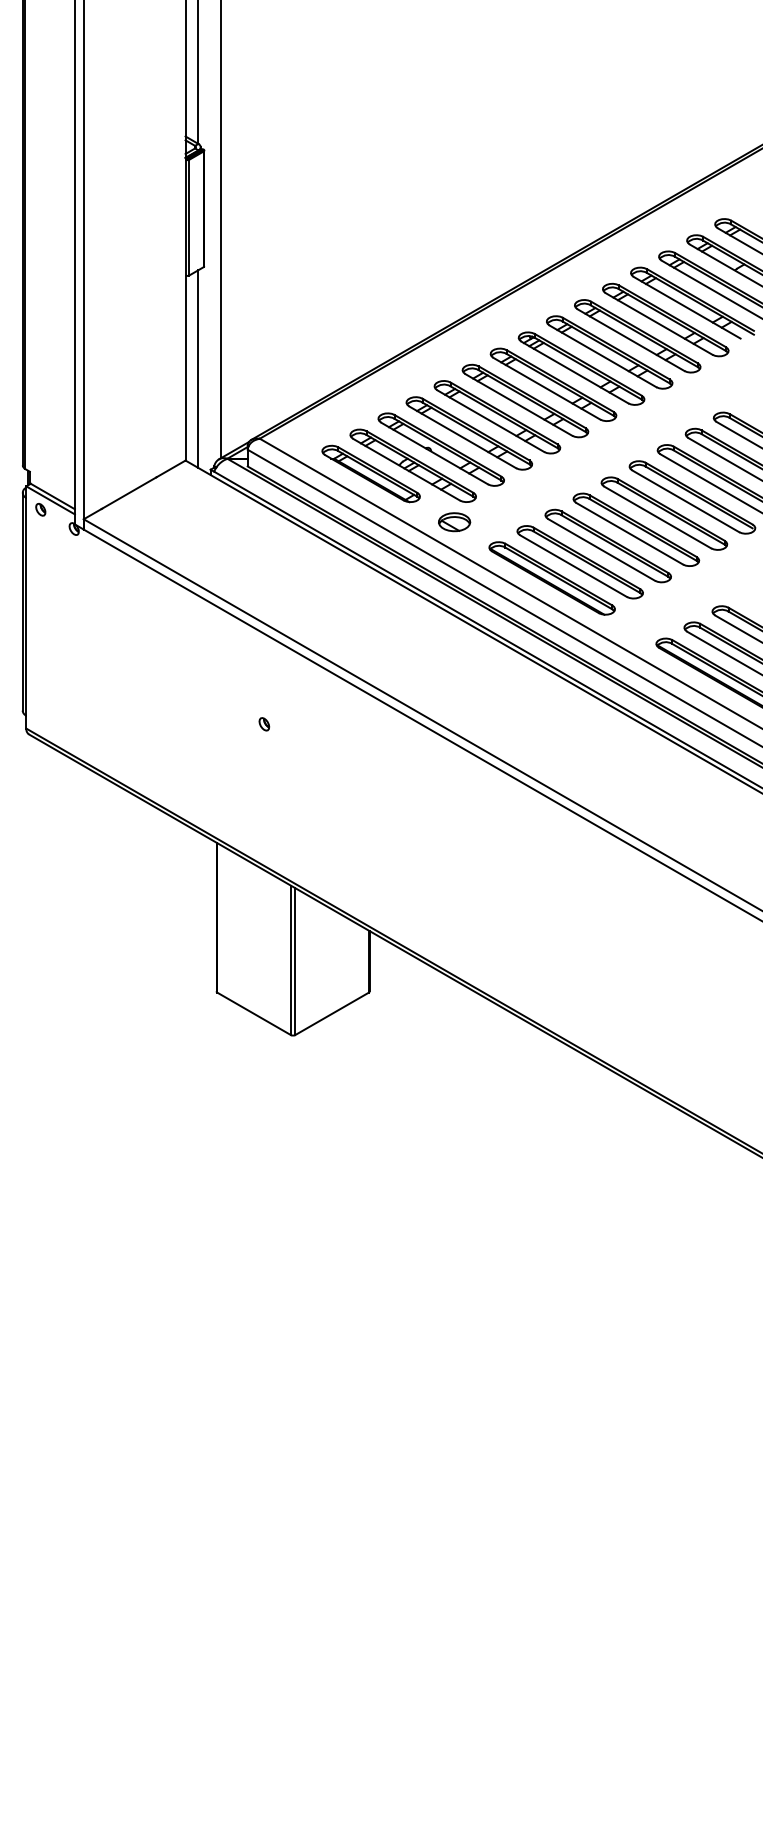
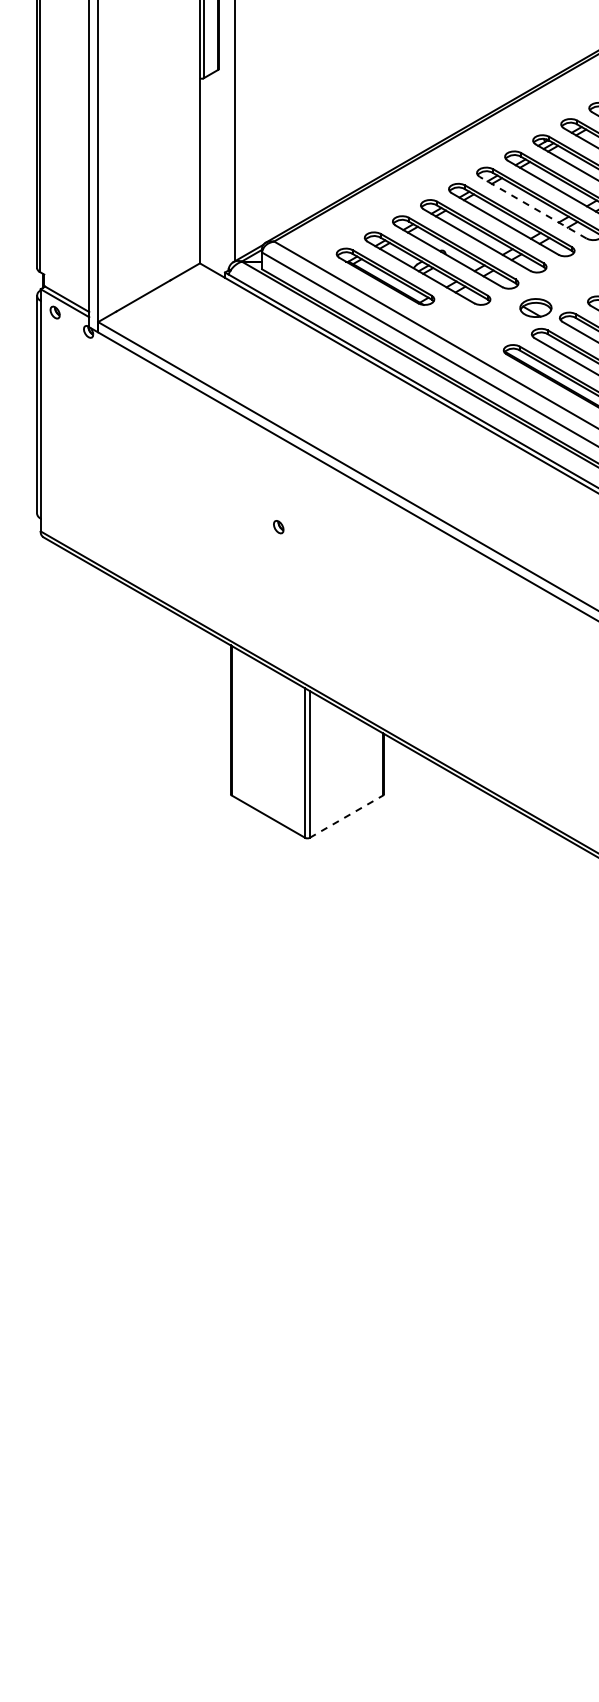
line: (198, 369) -> (212, 172), removed
line: (518, 404) -> (532, 207), solid -> dashed
part: (454, 522) -> (535, 308), moved
line: (332, 1013) -> (346, 816), solid -> dashed

